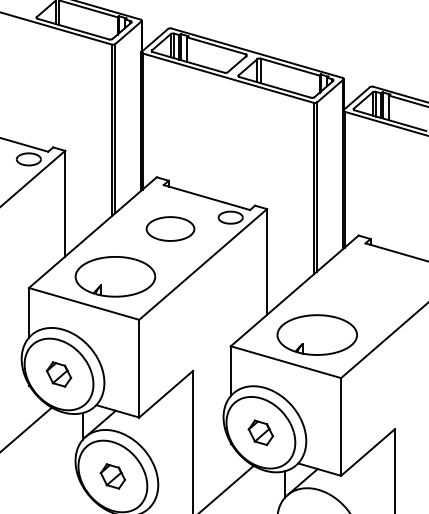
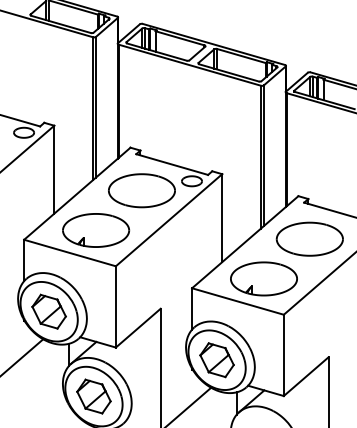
part: (170, 228) -> (141, 190), size x1.67
part: (372, 287) -> (309, 239), added
part: (58, 374) -> (48, 311), size x1.67
part: (260, 432) -> (216, 359), size x1.67
part: (112, 476) -> (93, 396), size x1.67

